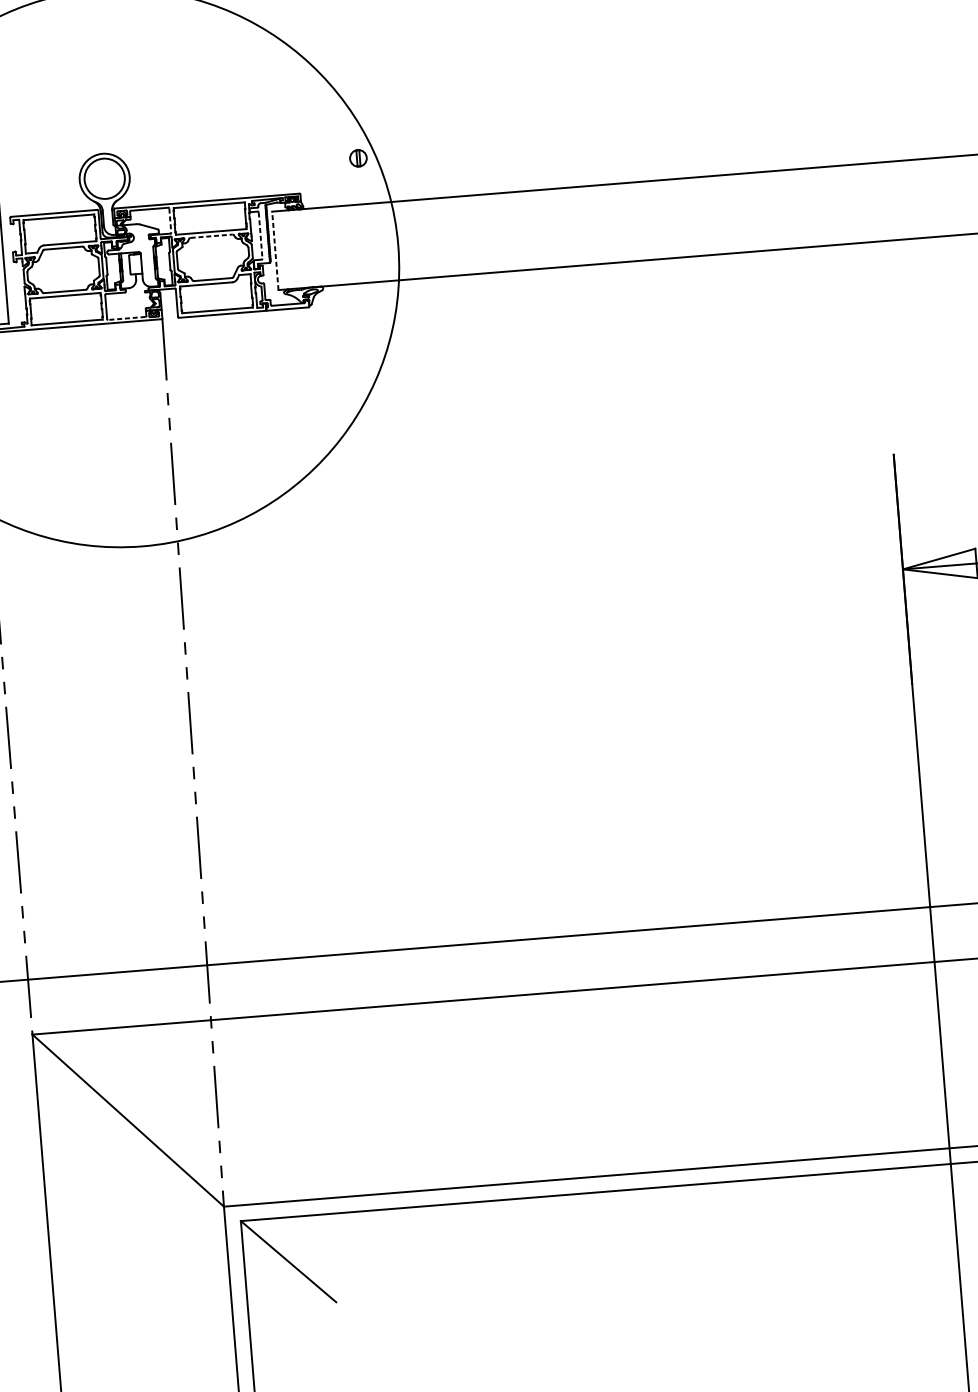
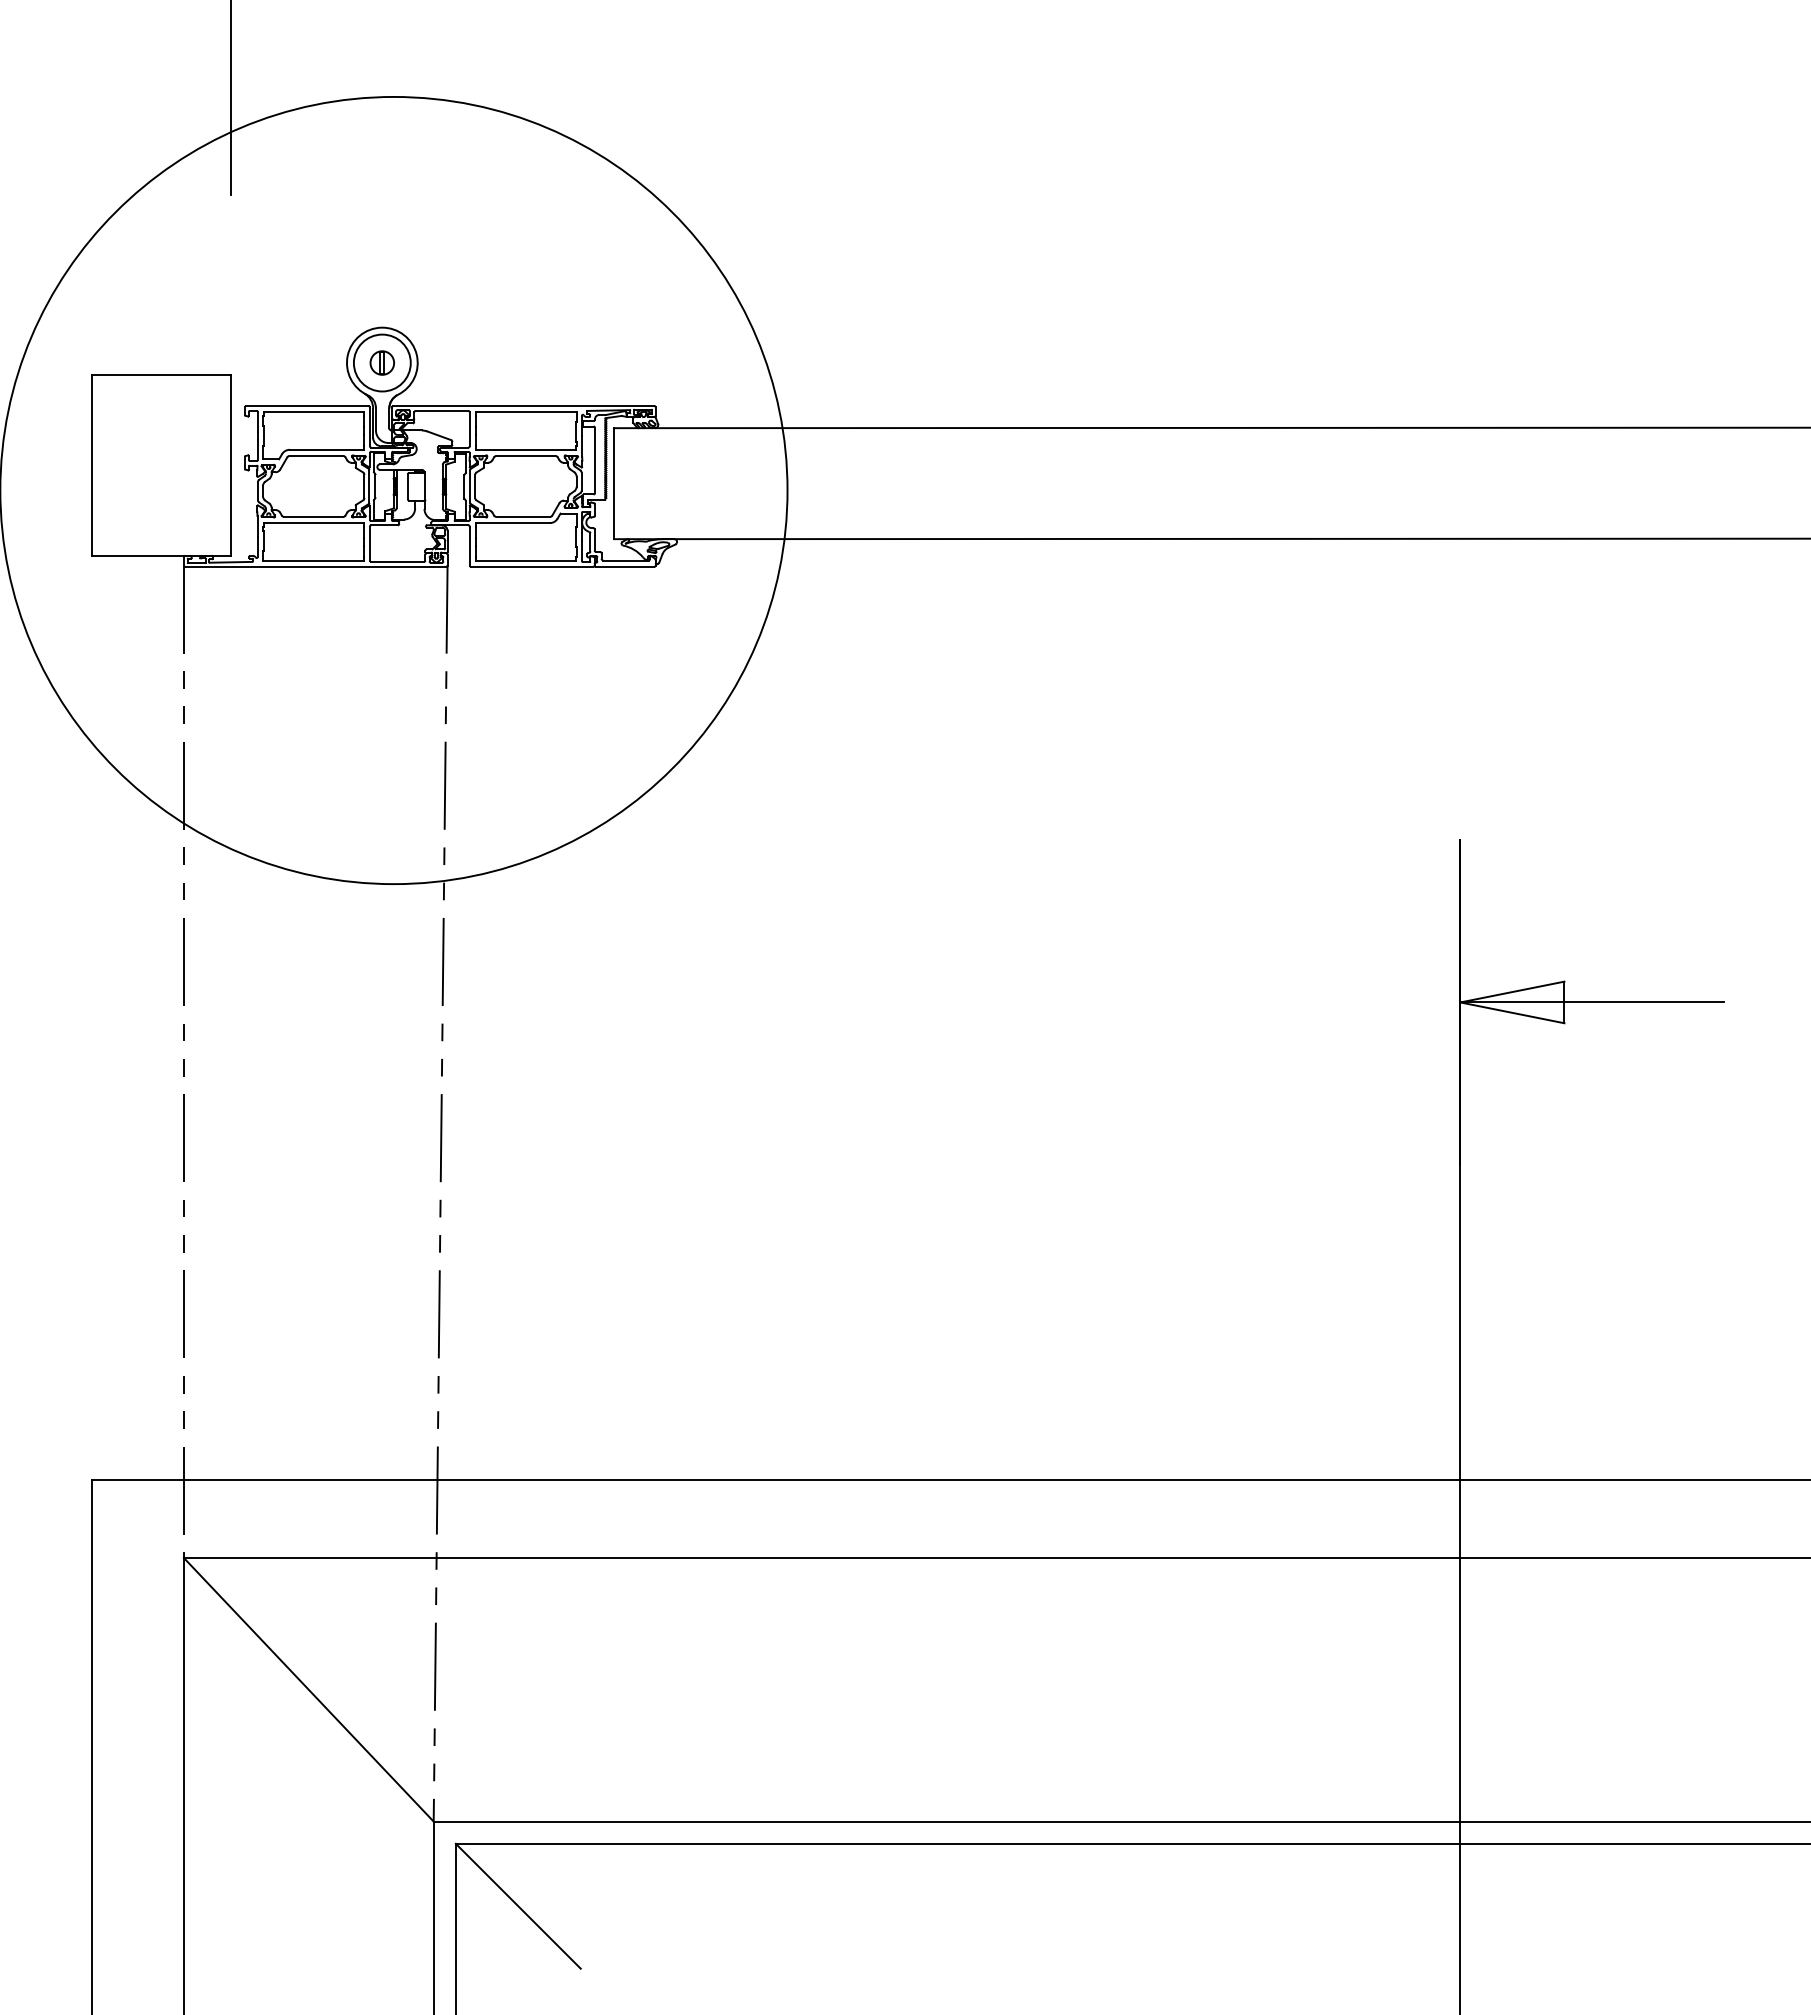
part: (357, 158) -> (381, 362), moved
line: (170, 220) -> (469, 429), dashed -> solid
line: (211, 235) -> (526, 455), dashed -> solid
line: (260, 235) -> (595, 460), dashed -> solid
line: (275, 250) -> (614, 483), dashed -> solid
line: (126, 318) -> (397, 561), dashed -> solid

